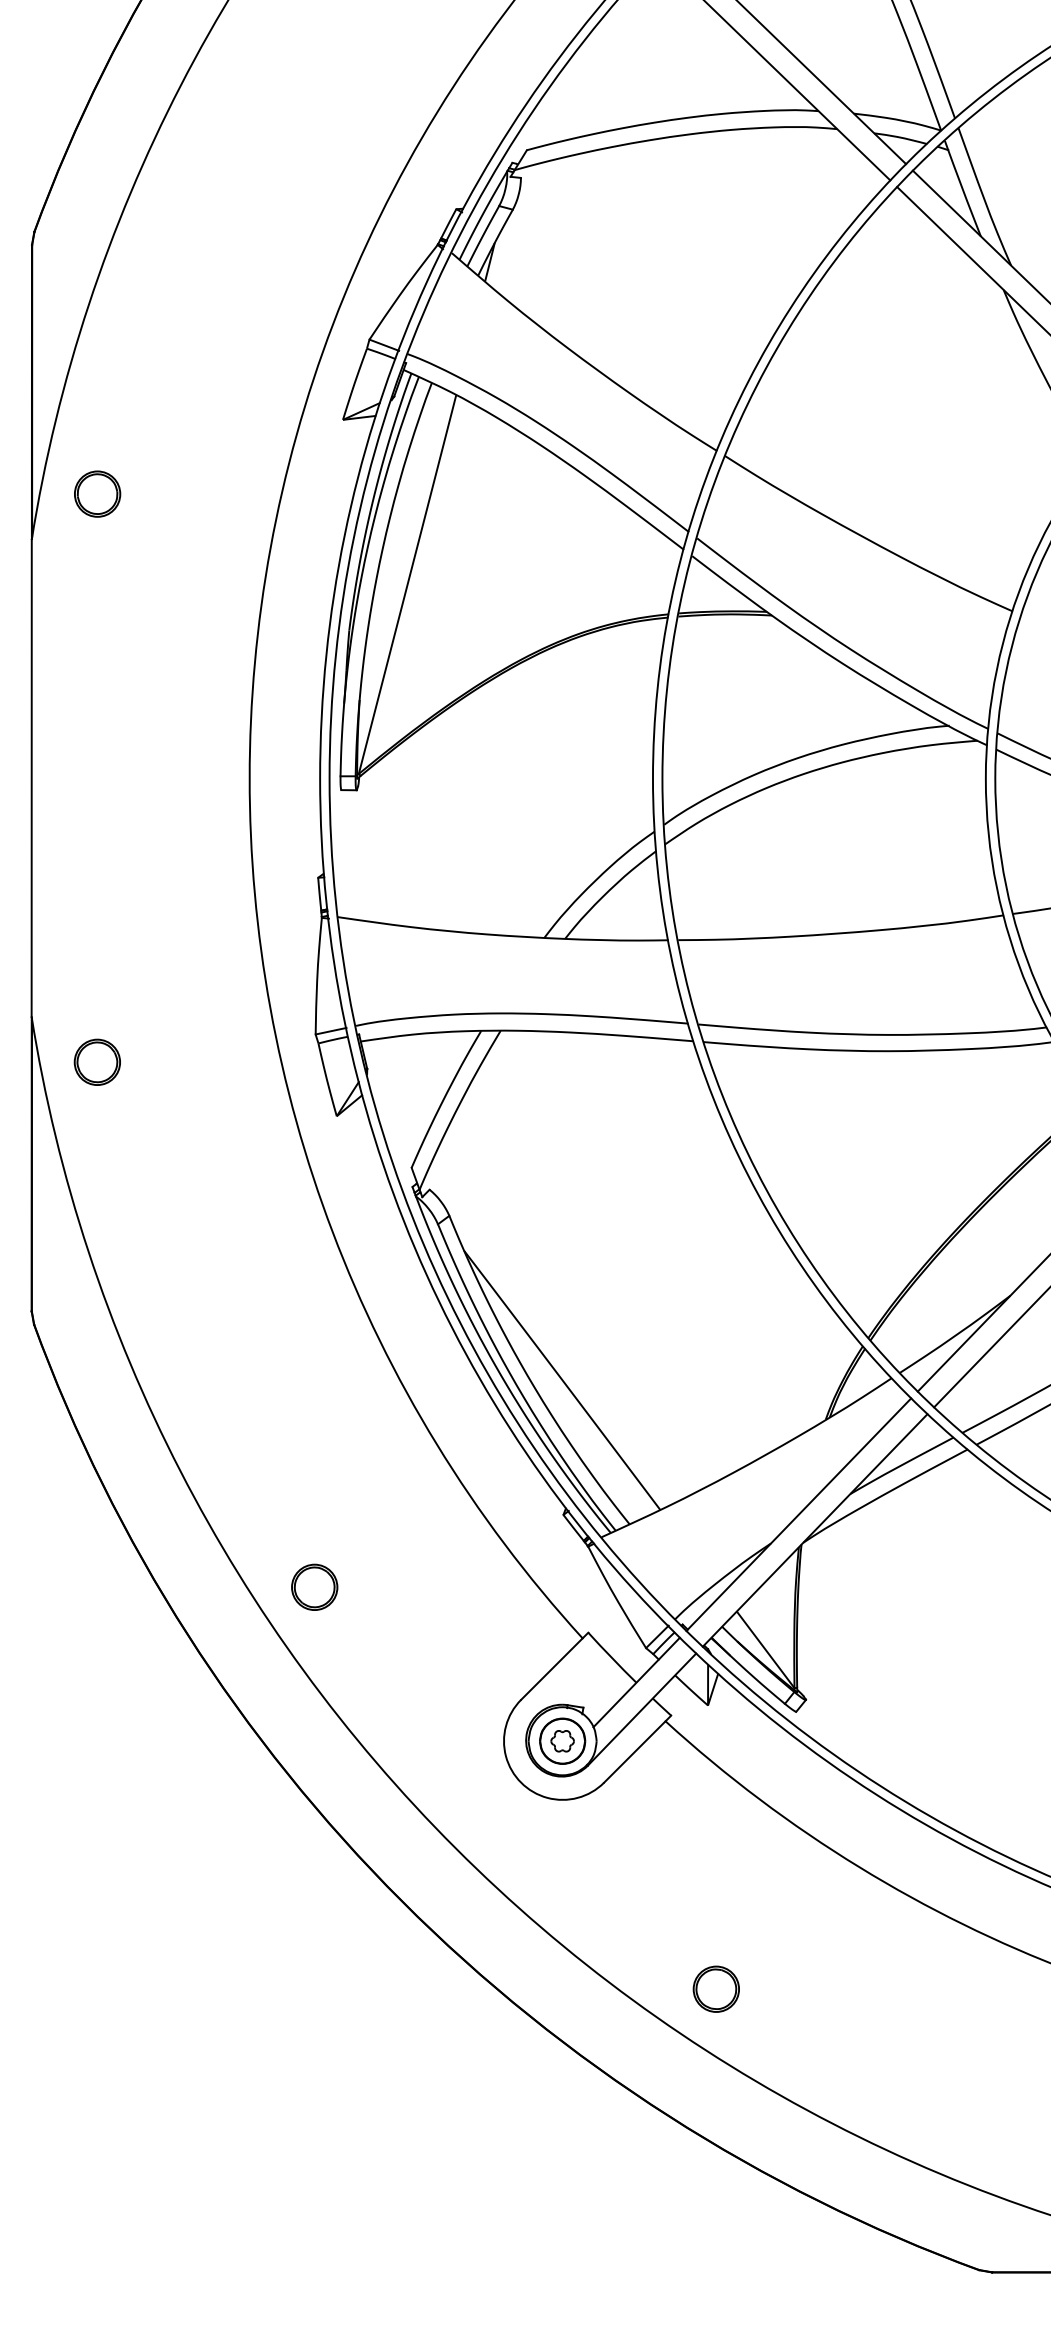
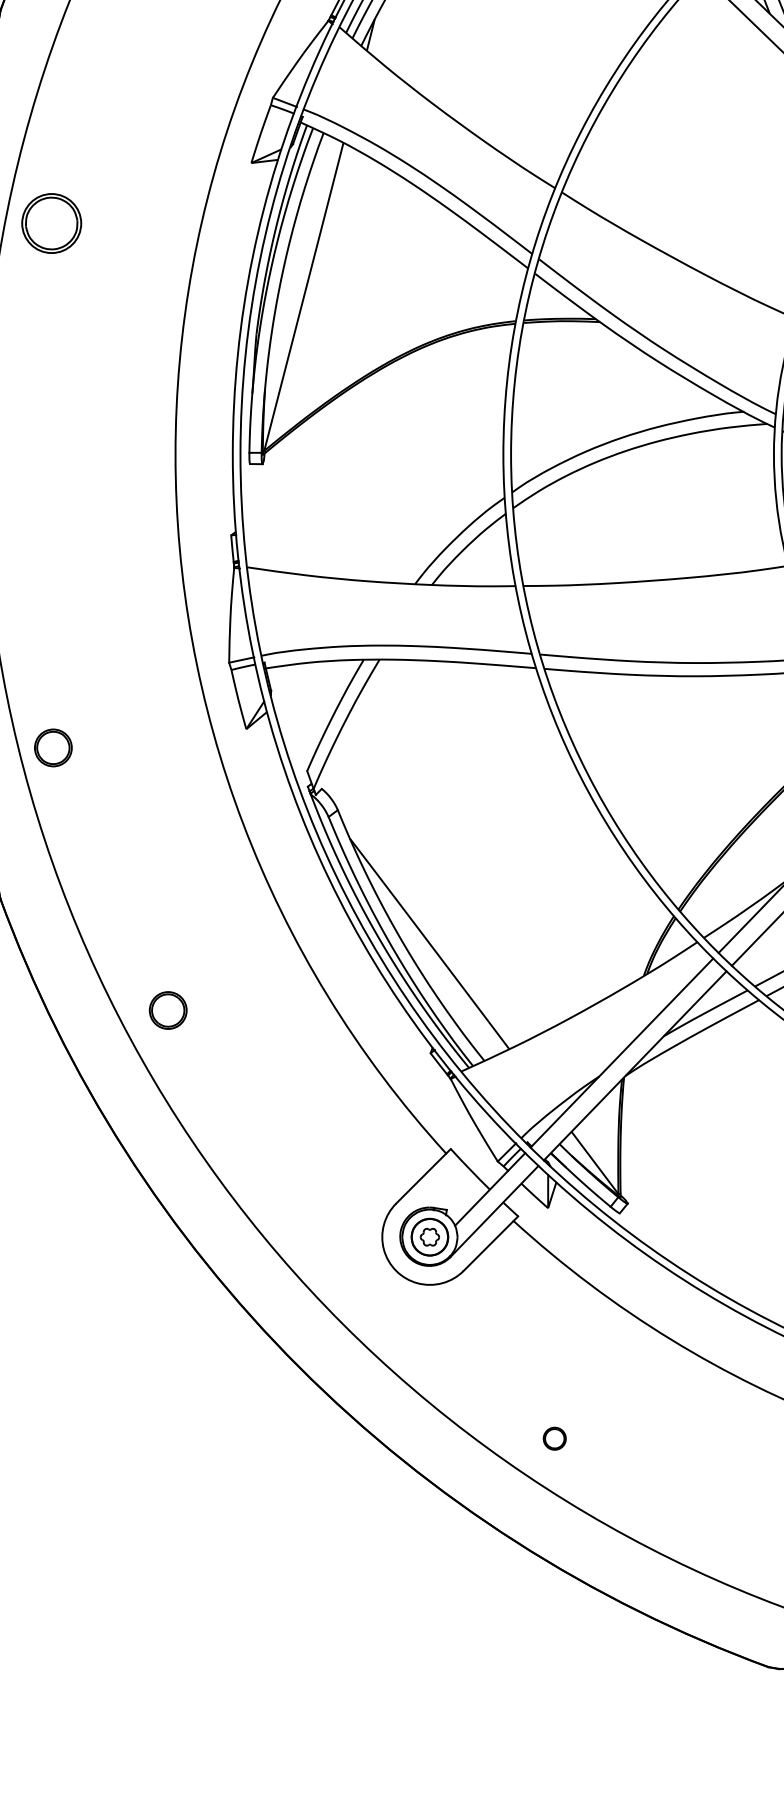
part: (97, 493) -> (51, 222), size x1.6
part: (96, 1061) -> (52, 747), moved
part: (314, 1586) -> (168, 1009), moved
part: (715, 1988) -> (554, 1438), size x0.6

